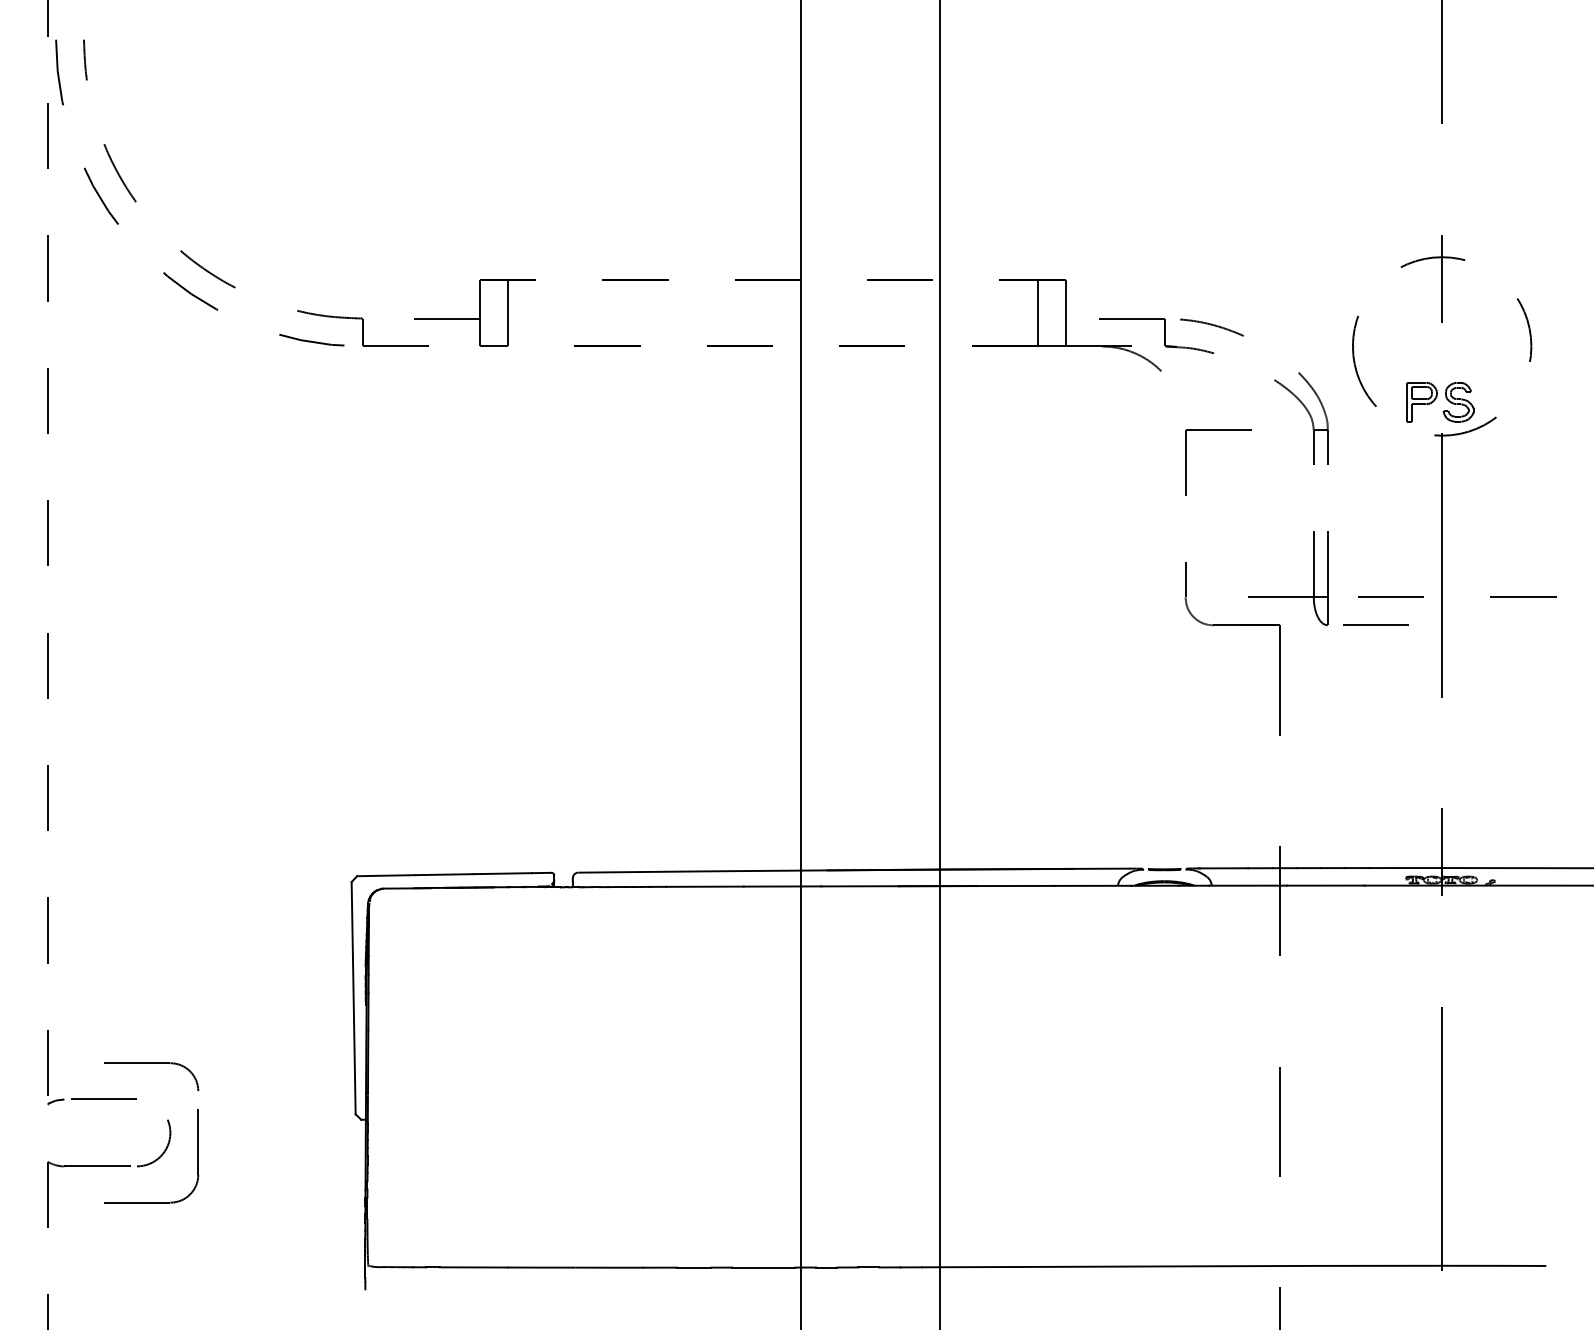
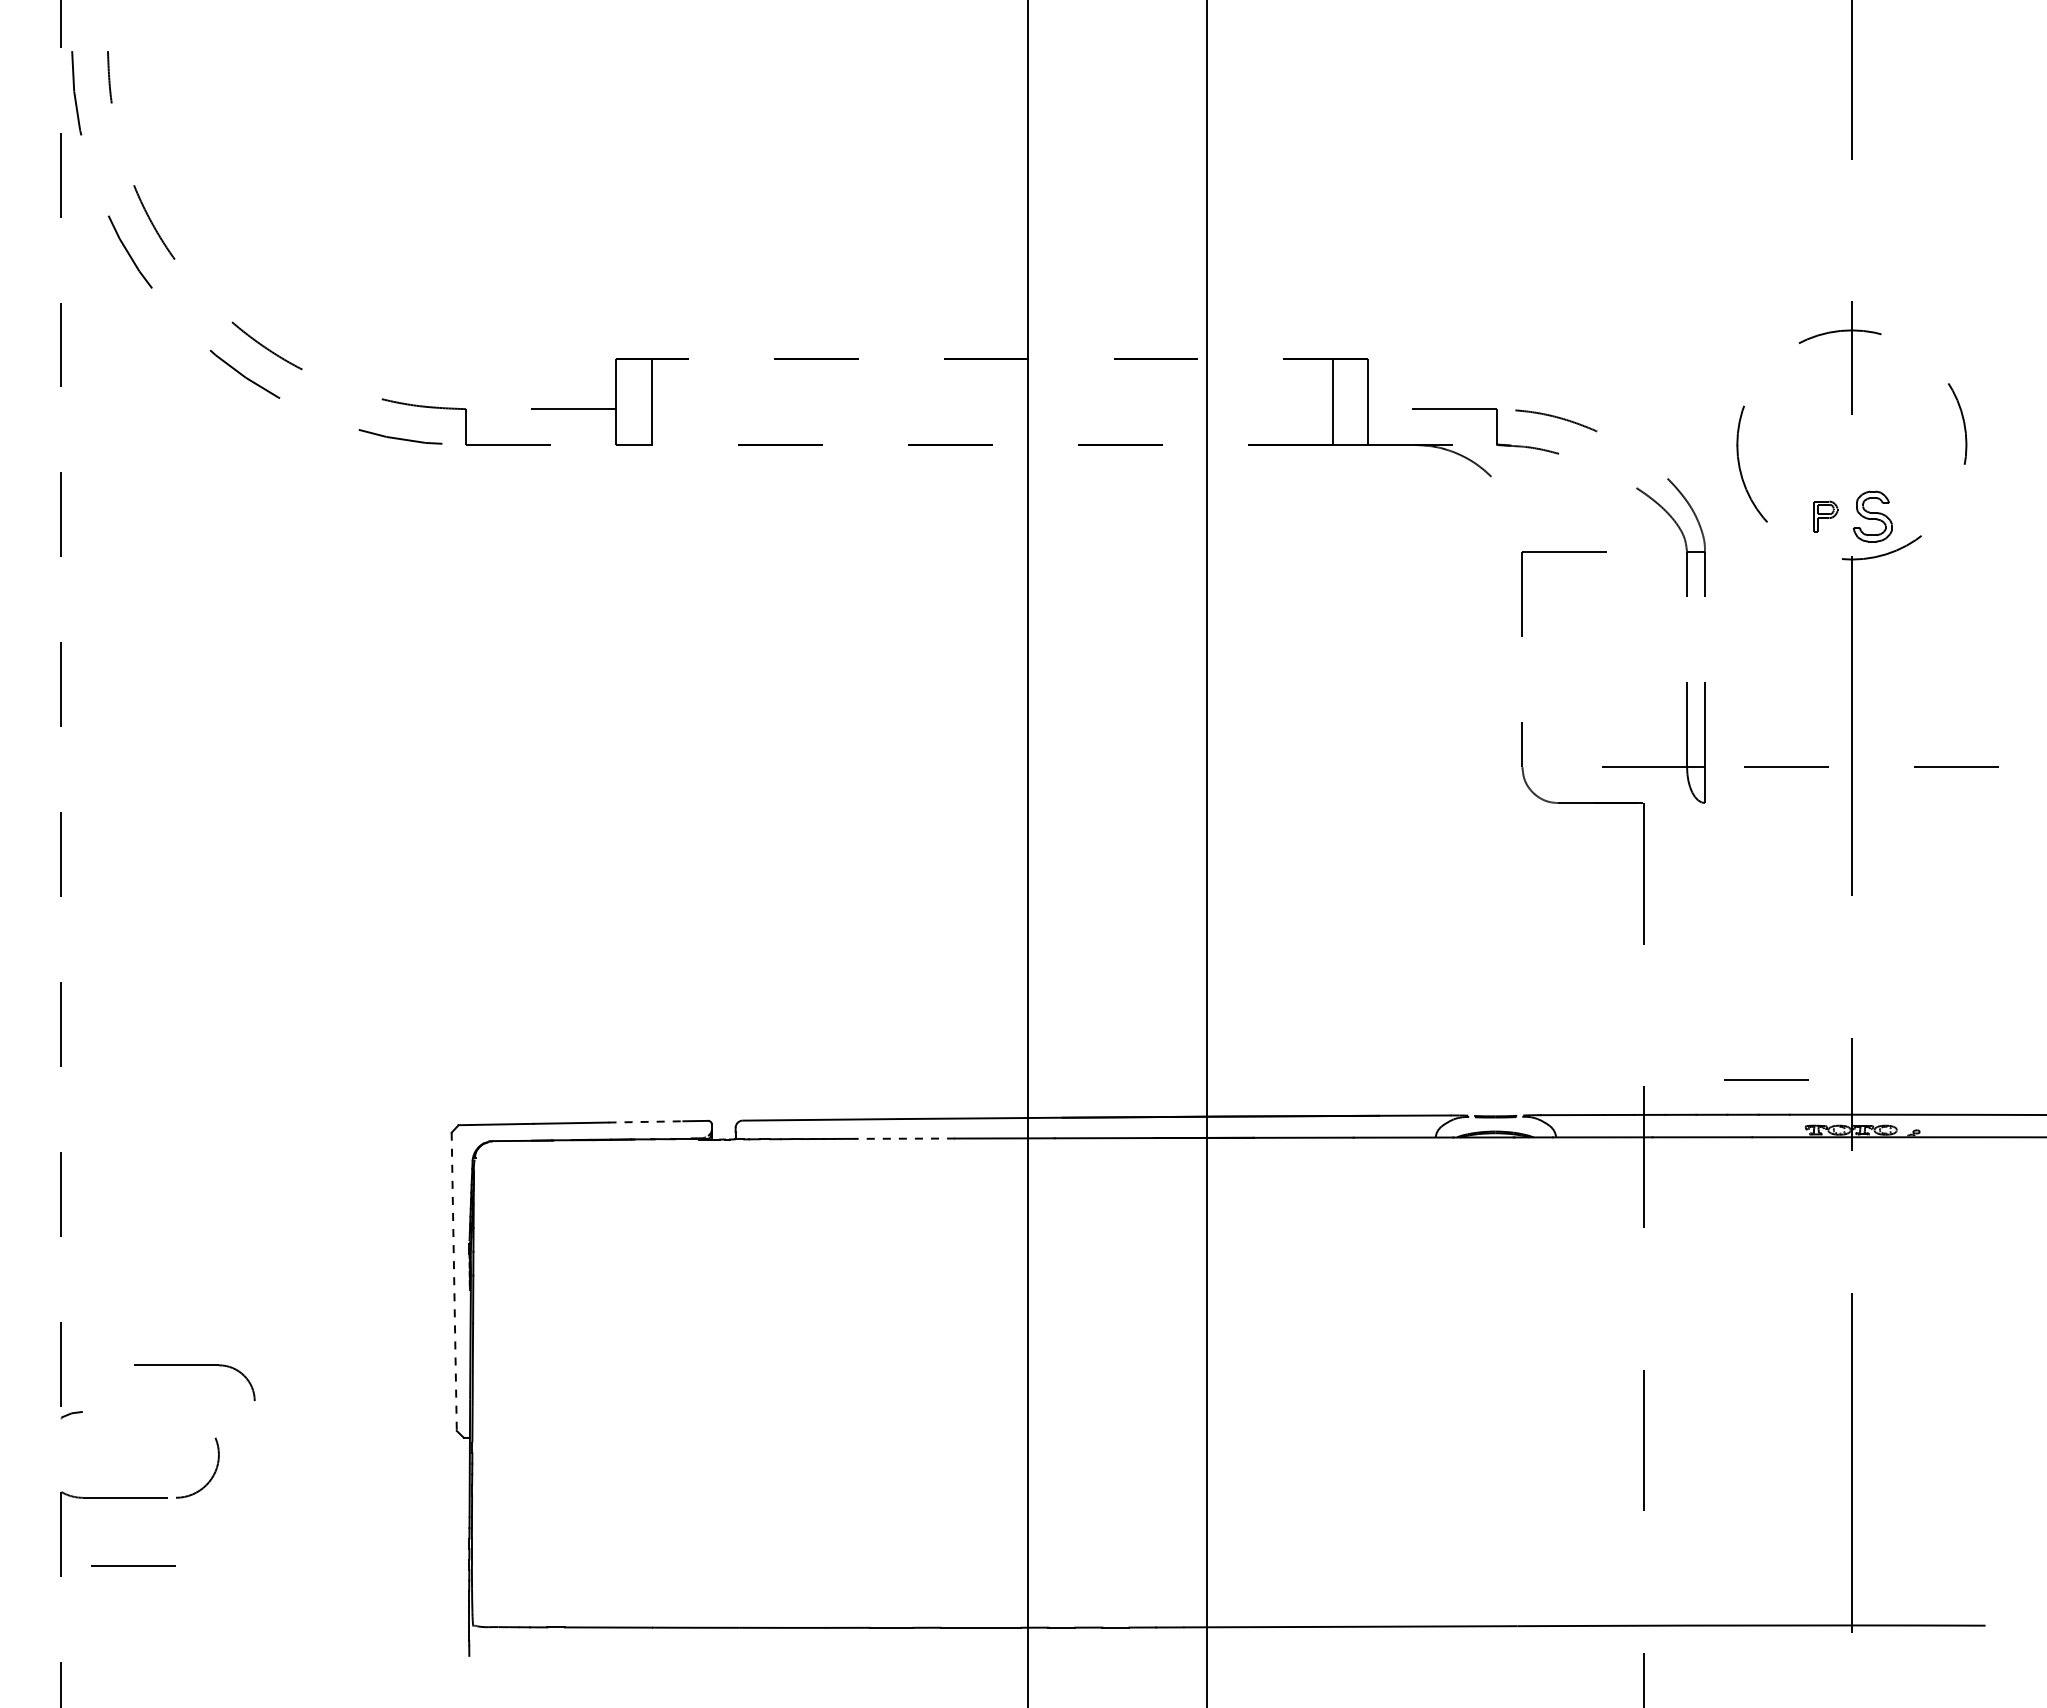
part: (1421, 402) -> (1825, 516), size x0.6
line: (1375, 624) -> (1766, 1079), moved
line: (503, 873) -> (646, 1121), solid -> dashed
line: (705, 886) -> (905, 1138), solid -> dashed
line: (353, 998) -> (454, 1282), solid -> dashed
line: (103, 1099) -> (133, 1565), moved
part: (151, 1201) -> (194, 1543), removed

